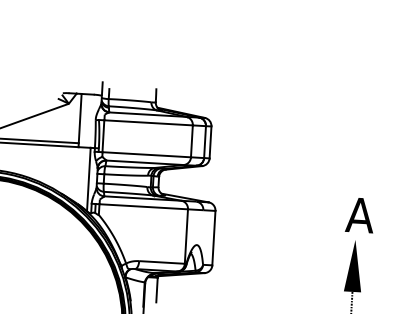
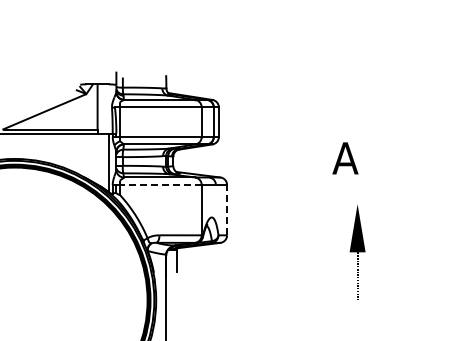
line: (143, 207) -> (160, 185), solid -> dashed
text: (360, 215) -> (345, 158), moved
line: (214, 237) -> (227, 209), solid -> dashed

